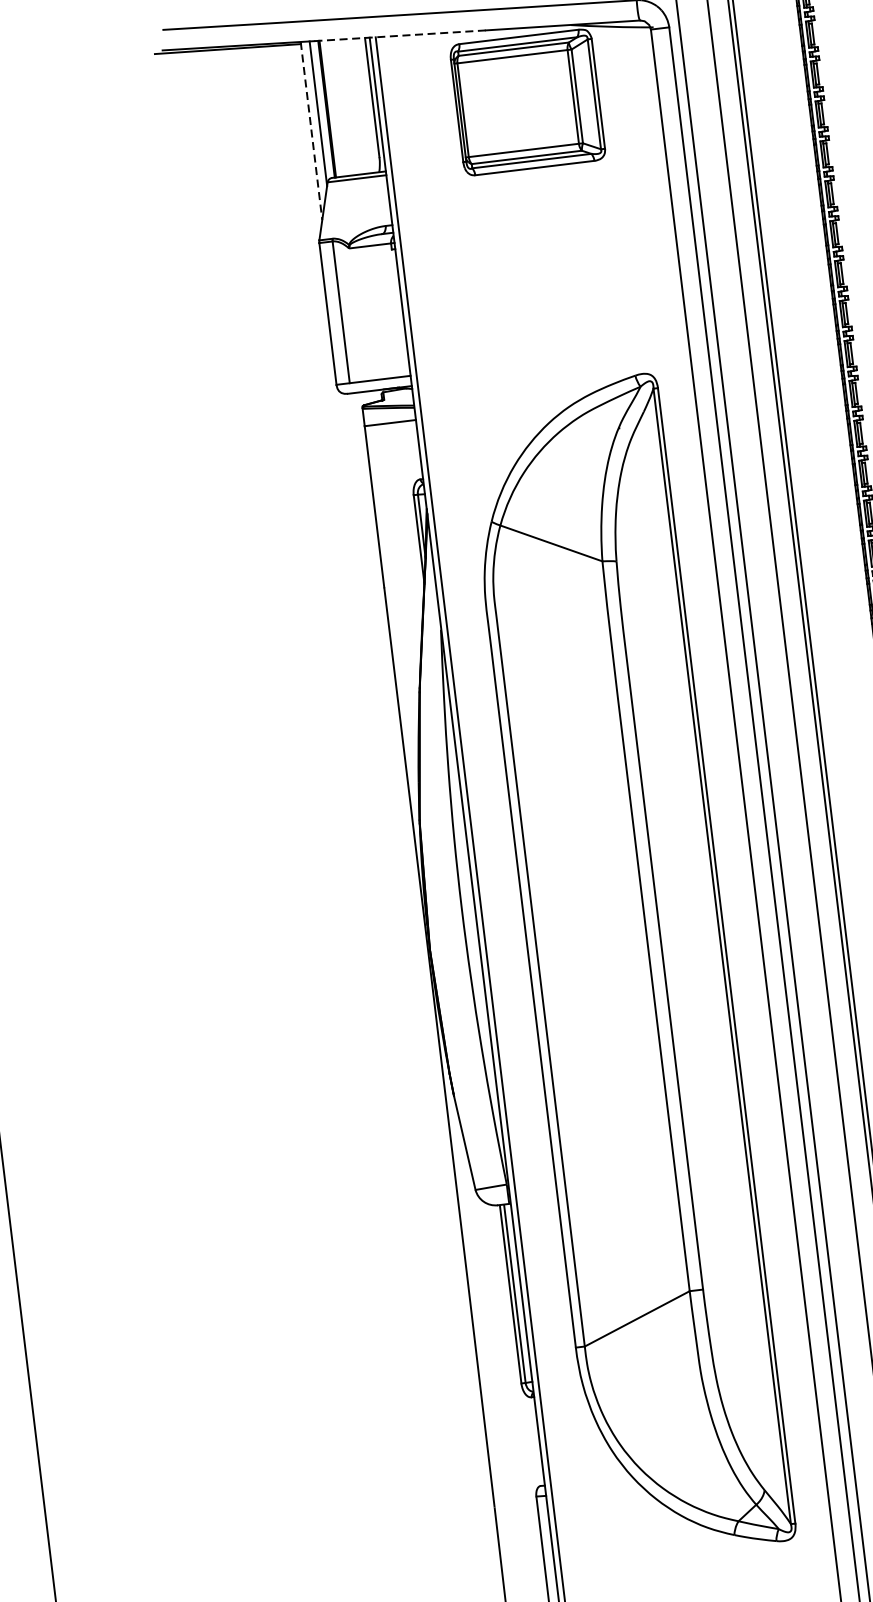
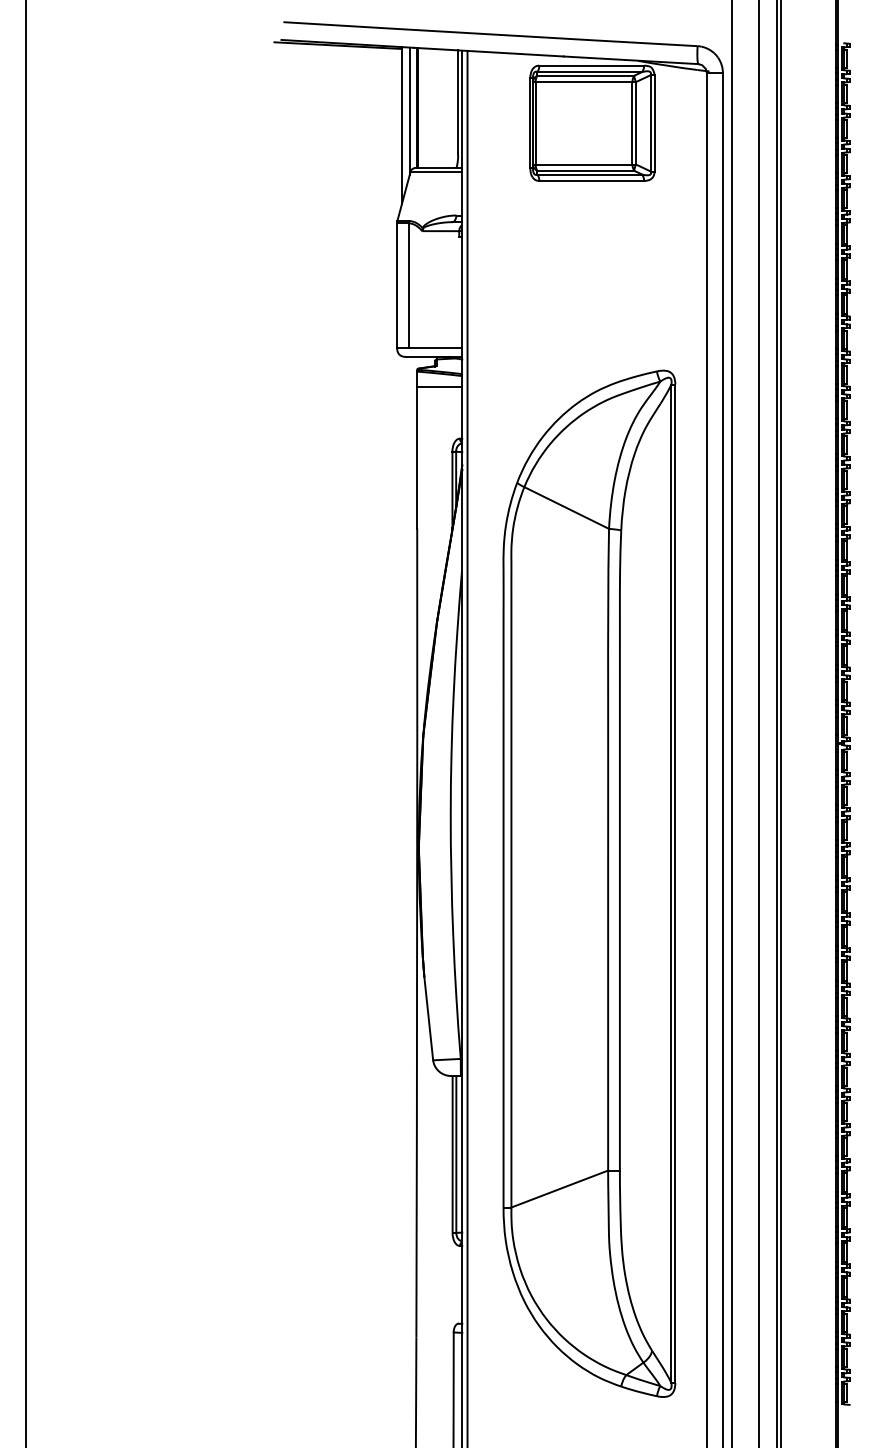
line: (399, 36) -> (488, 52), dashed -> solid
line: (312, 131) -> (402, 125), dashed -> solid

